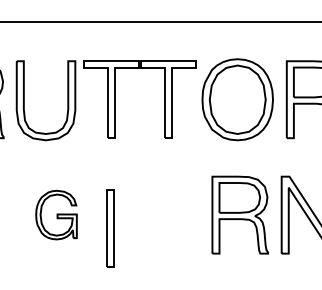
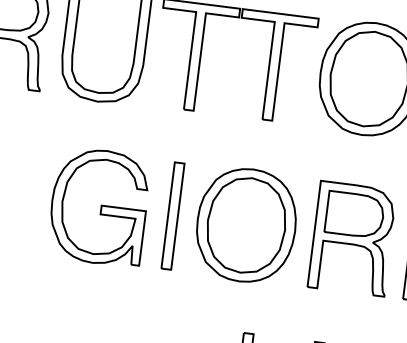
part: (56, 214) -> (99, 205), size x1.67
part: (163, 214) -> (246, 224), added
part: (110, 228) -> (173, 216), moved

